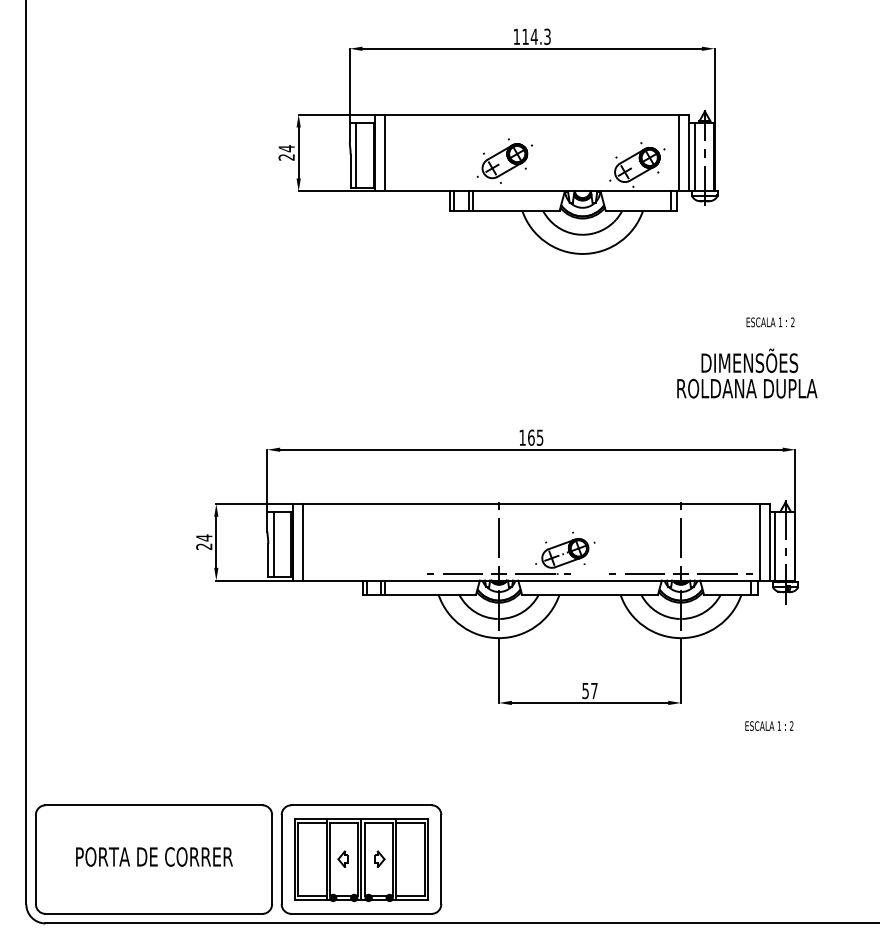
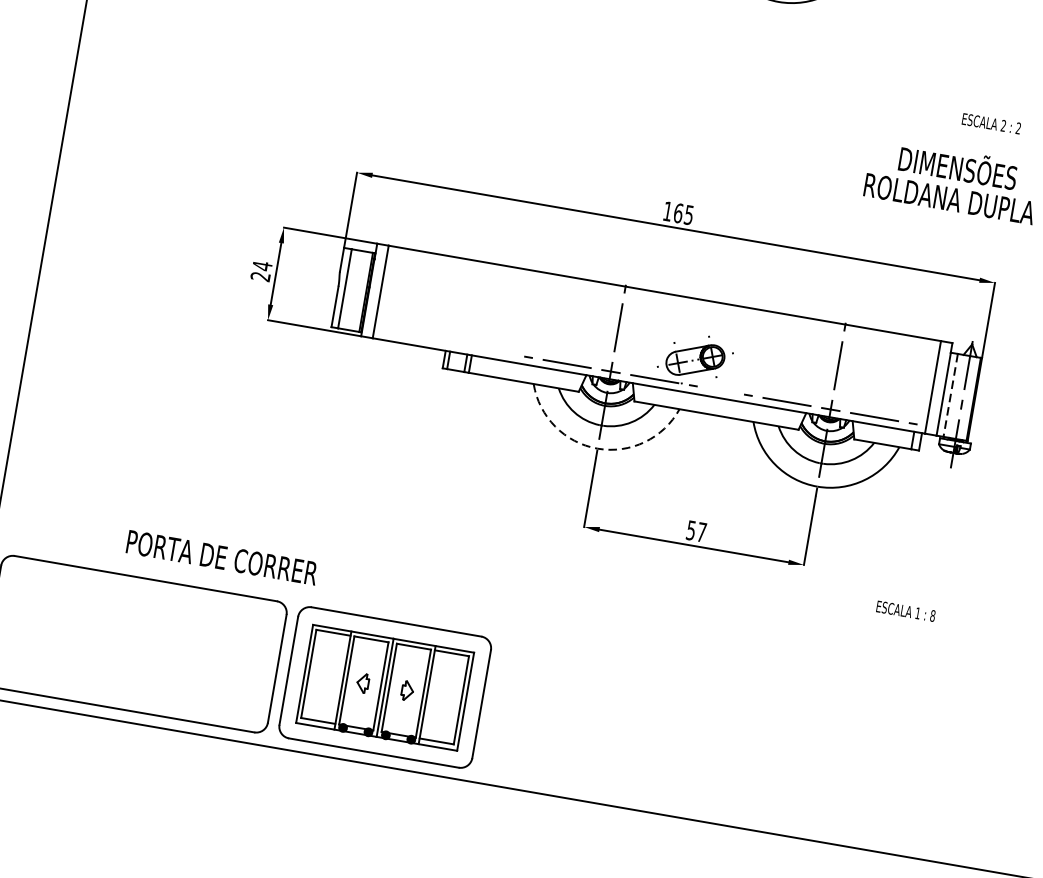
text: (780, 321) -> (1003, 124), 1 -> 2
line: (775, 546) -> (950, 395), solid -> dashed
arc: (499, 638) -> (598, 449), solid -> dashed
text: (791, 725) -> (932, 615), 2 -> 8
text: (154, 856) -> (222, 557), moved

